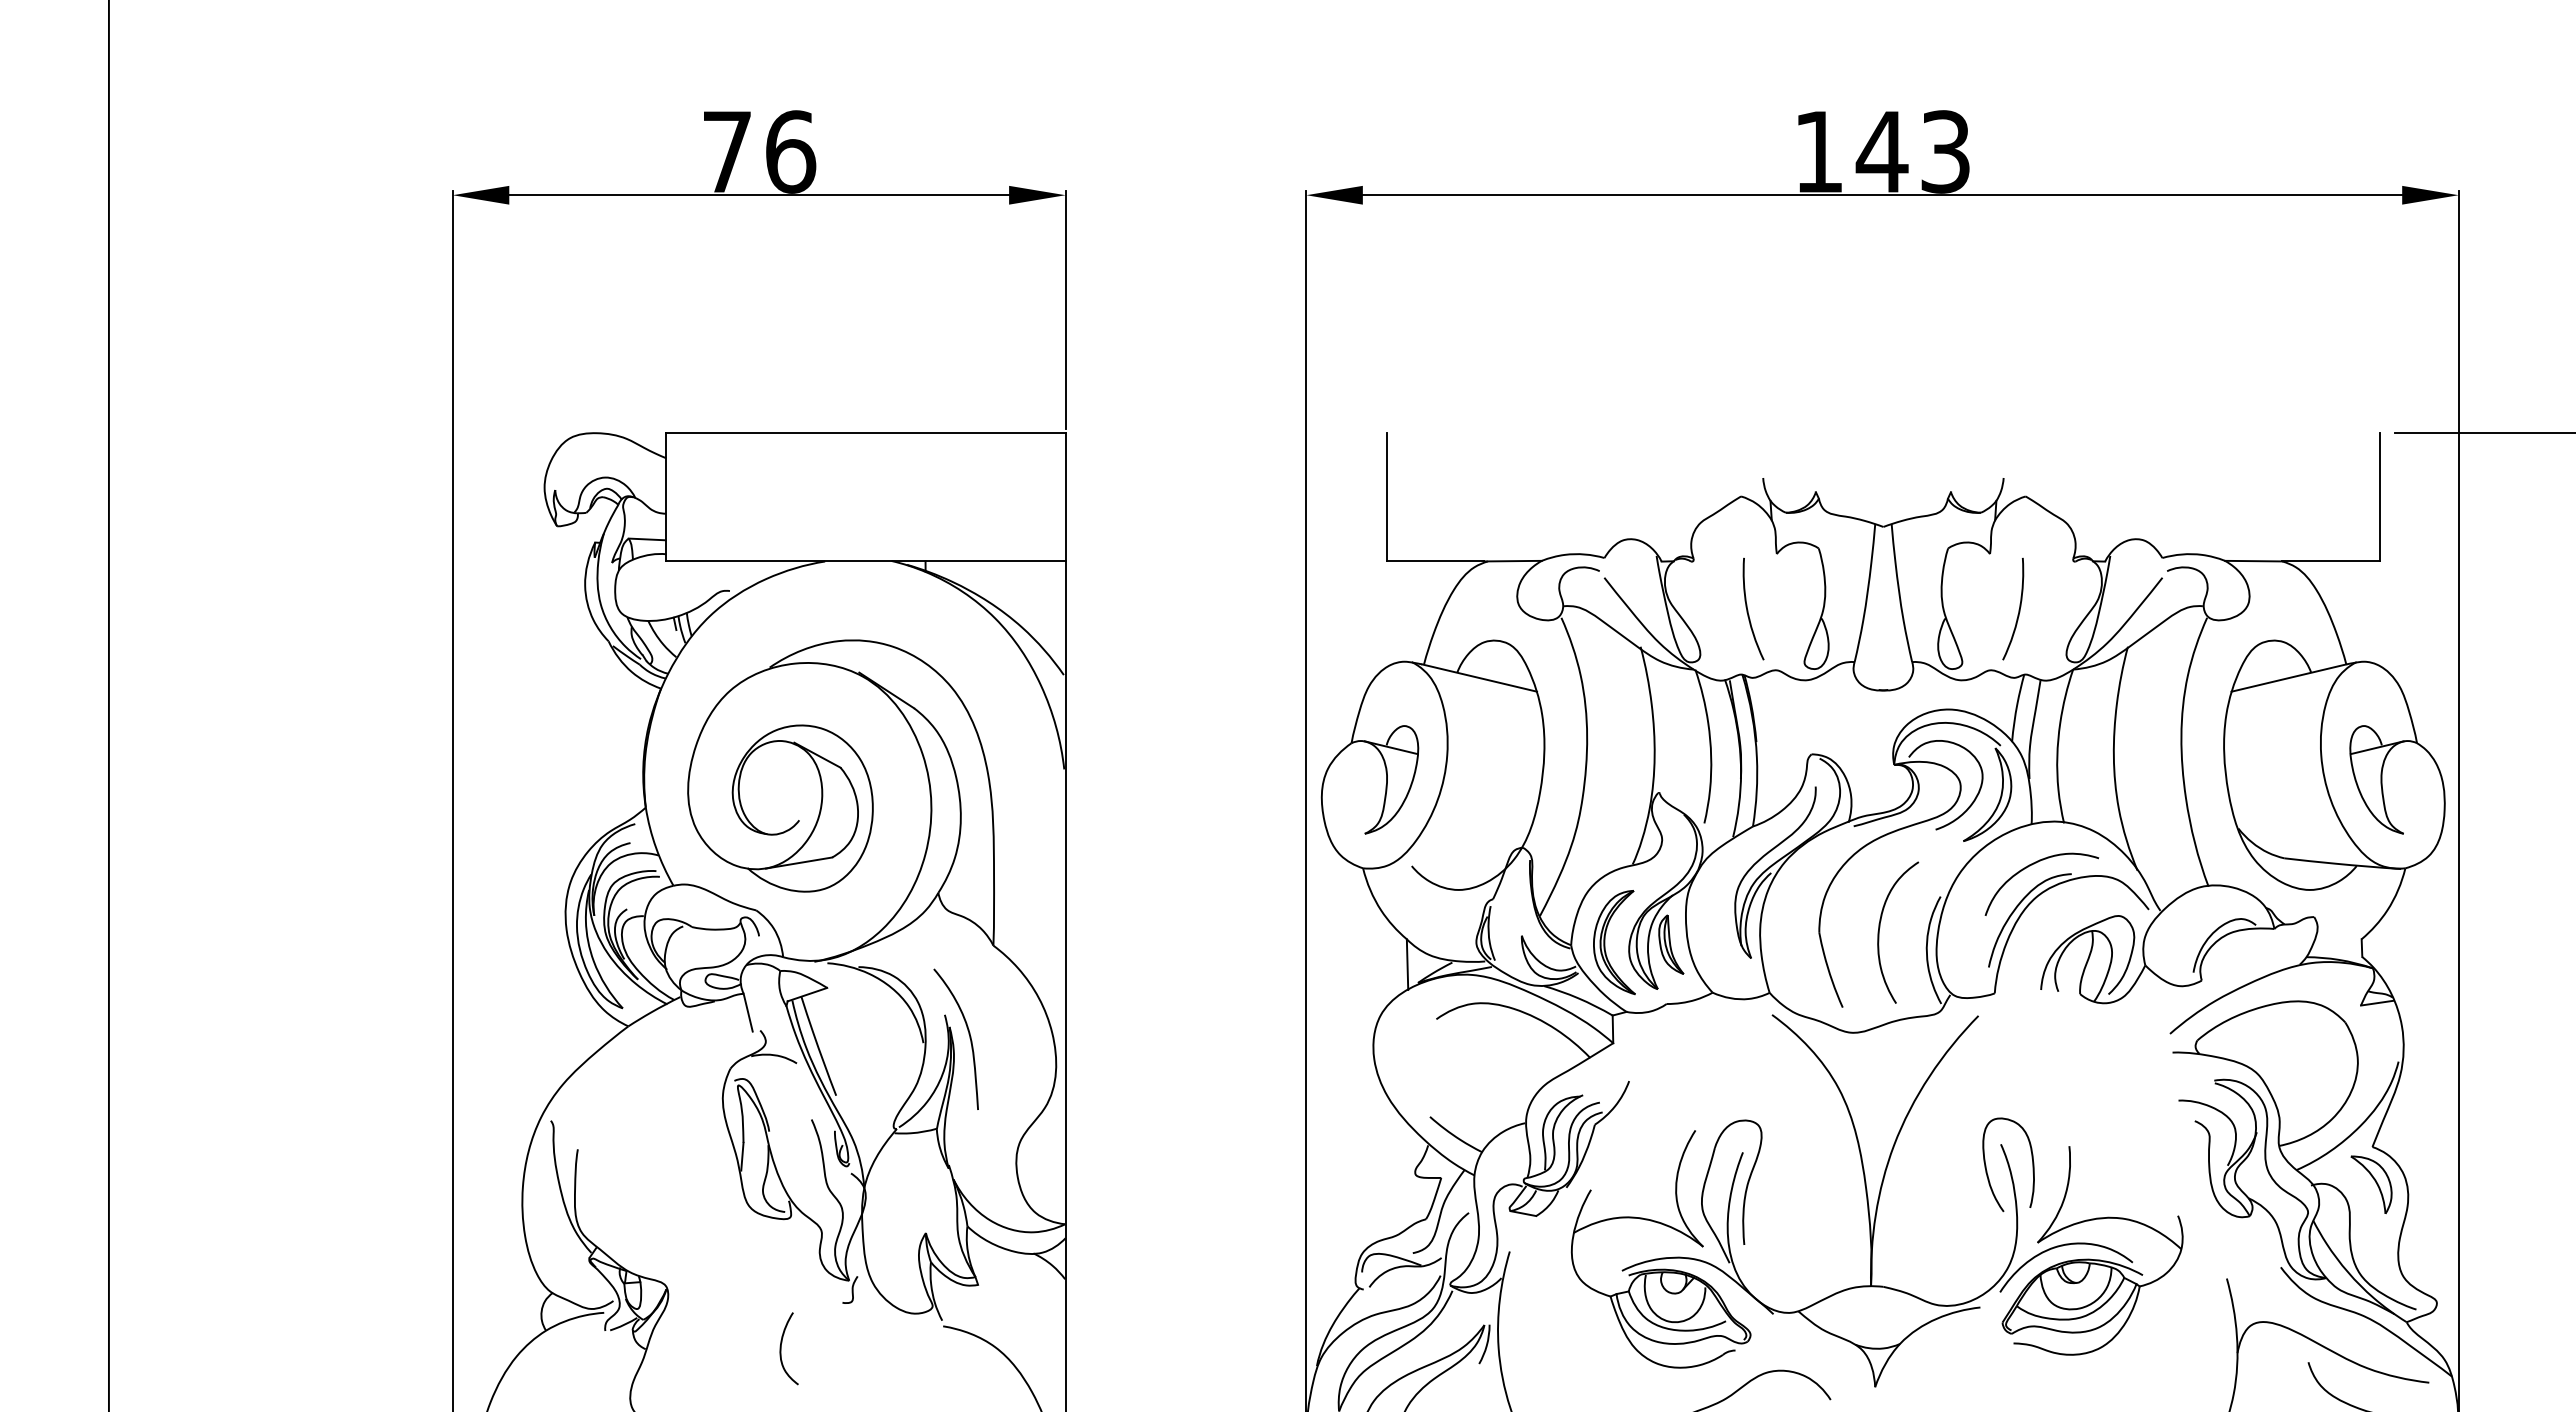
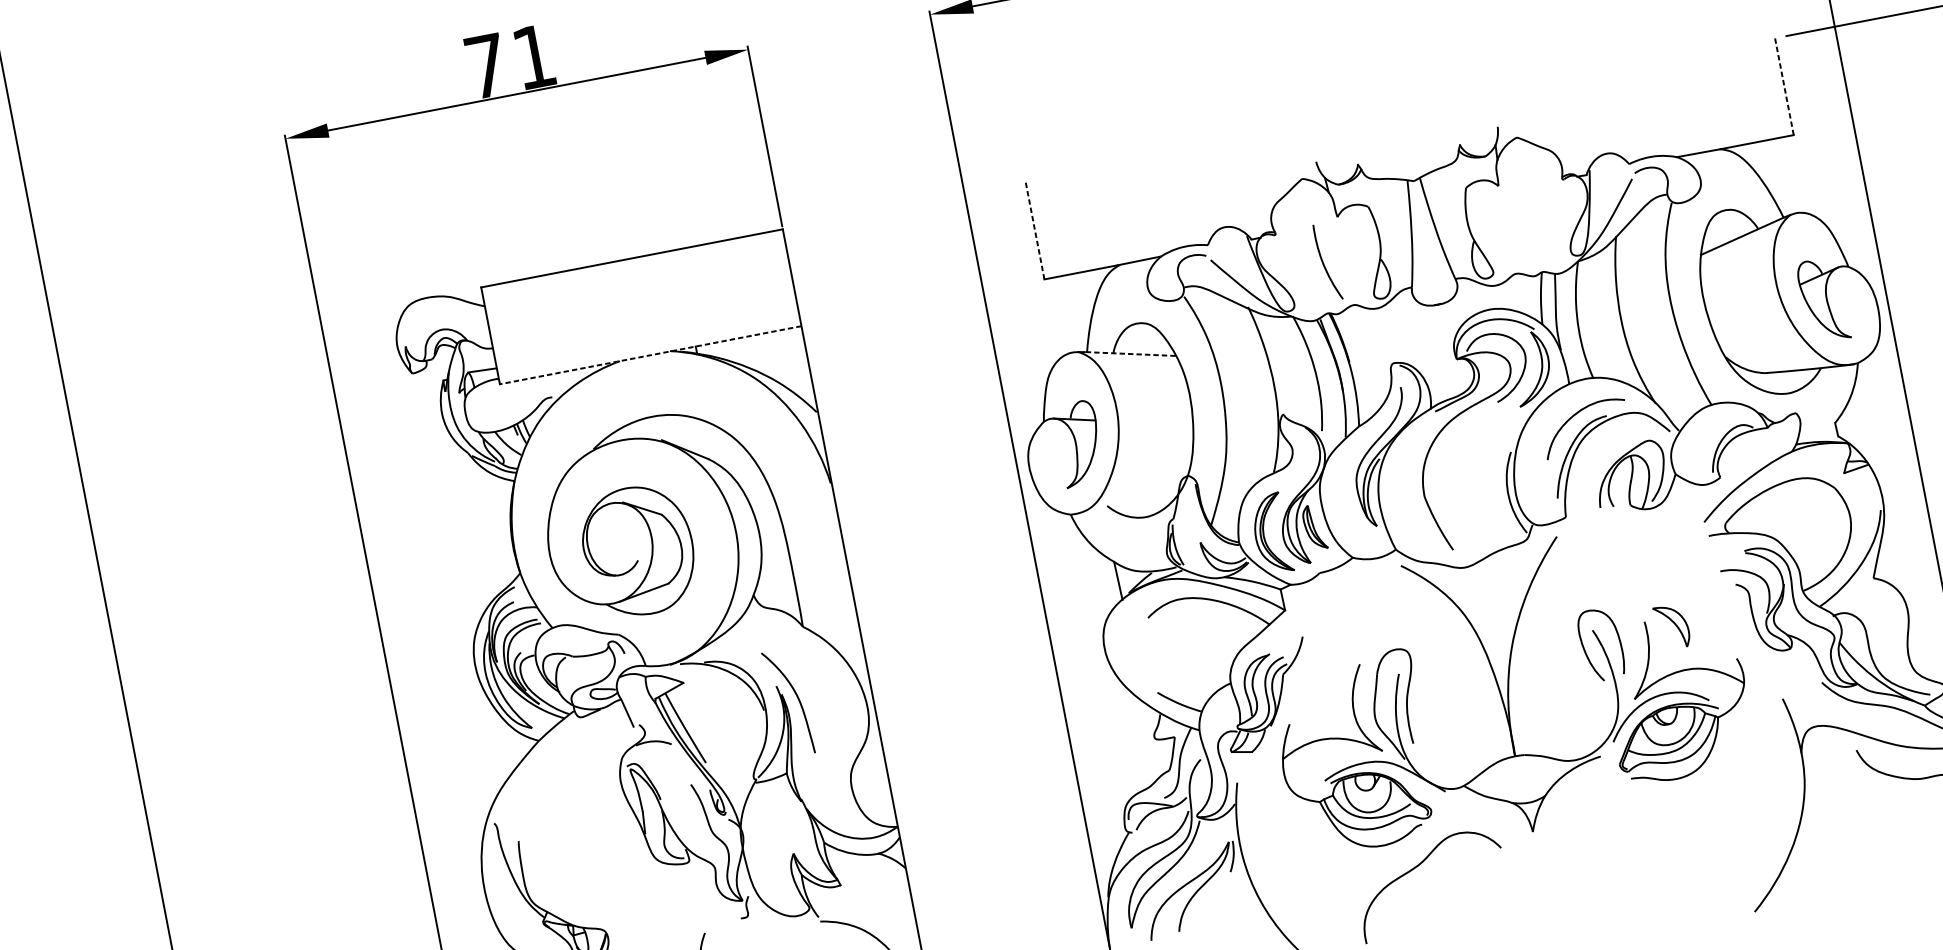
text: (791, 151) -> (534, 56), 76 -> 71
line: (1387, 496) -> (1035, 230), solid -> dashed
line: (2379, 496) -> (1784, 86), solid -> dashed
line: (865, 561) -> (650, 355), solid -> dashed
curve: (2018, 609) -> (1528, 223), removed
line: (1480, 678) -> (1131, 354), solid -> dashed
curve: (1880, 927) -> (1470, 484), removed
part: (2371, 1184) -> (1672, 626), moved

